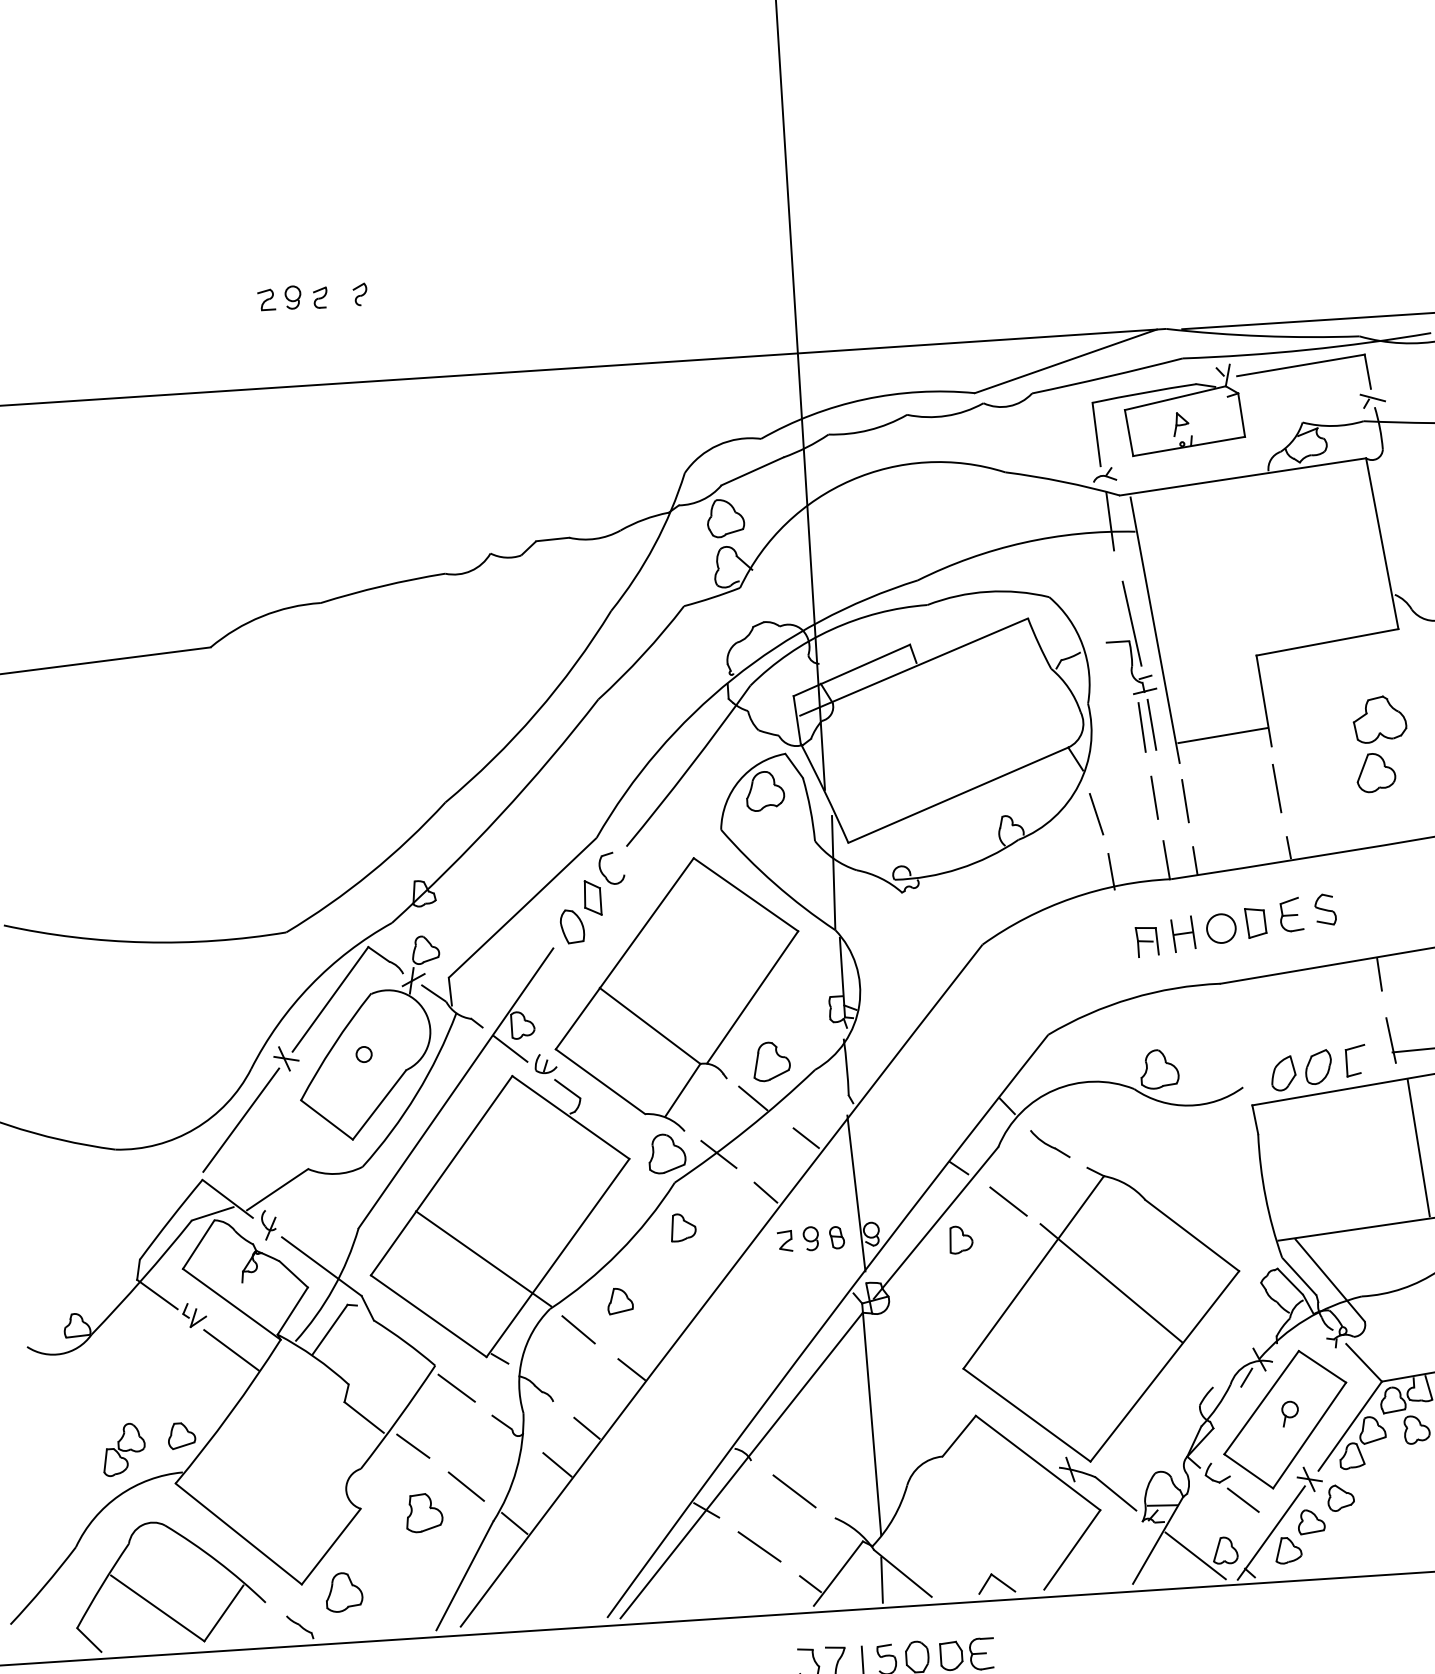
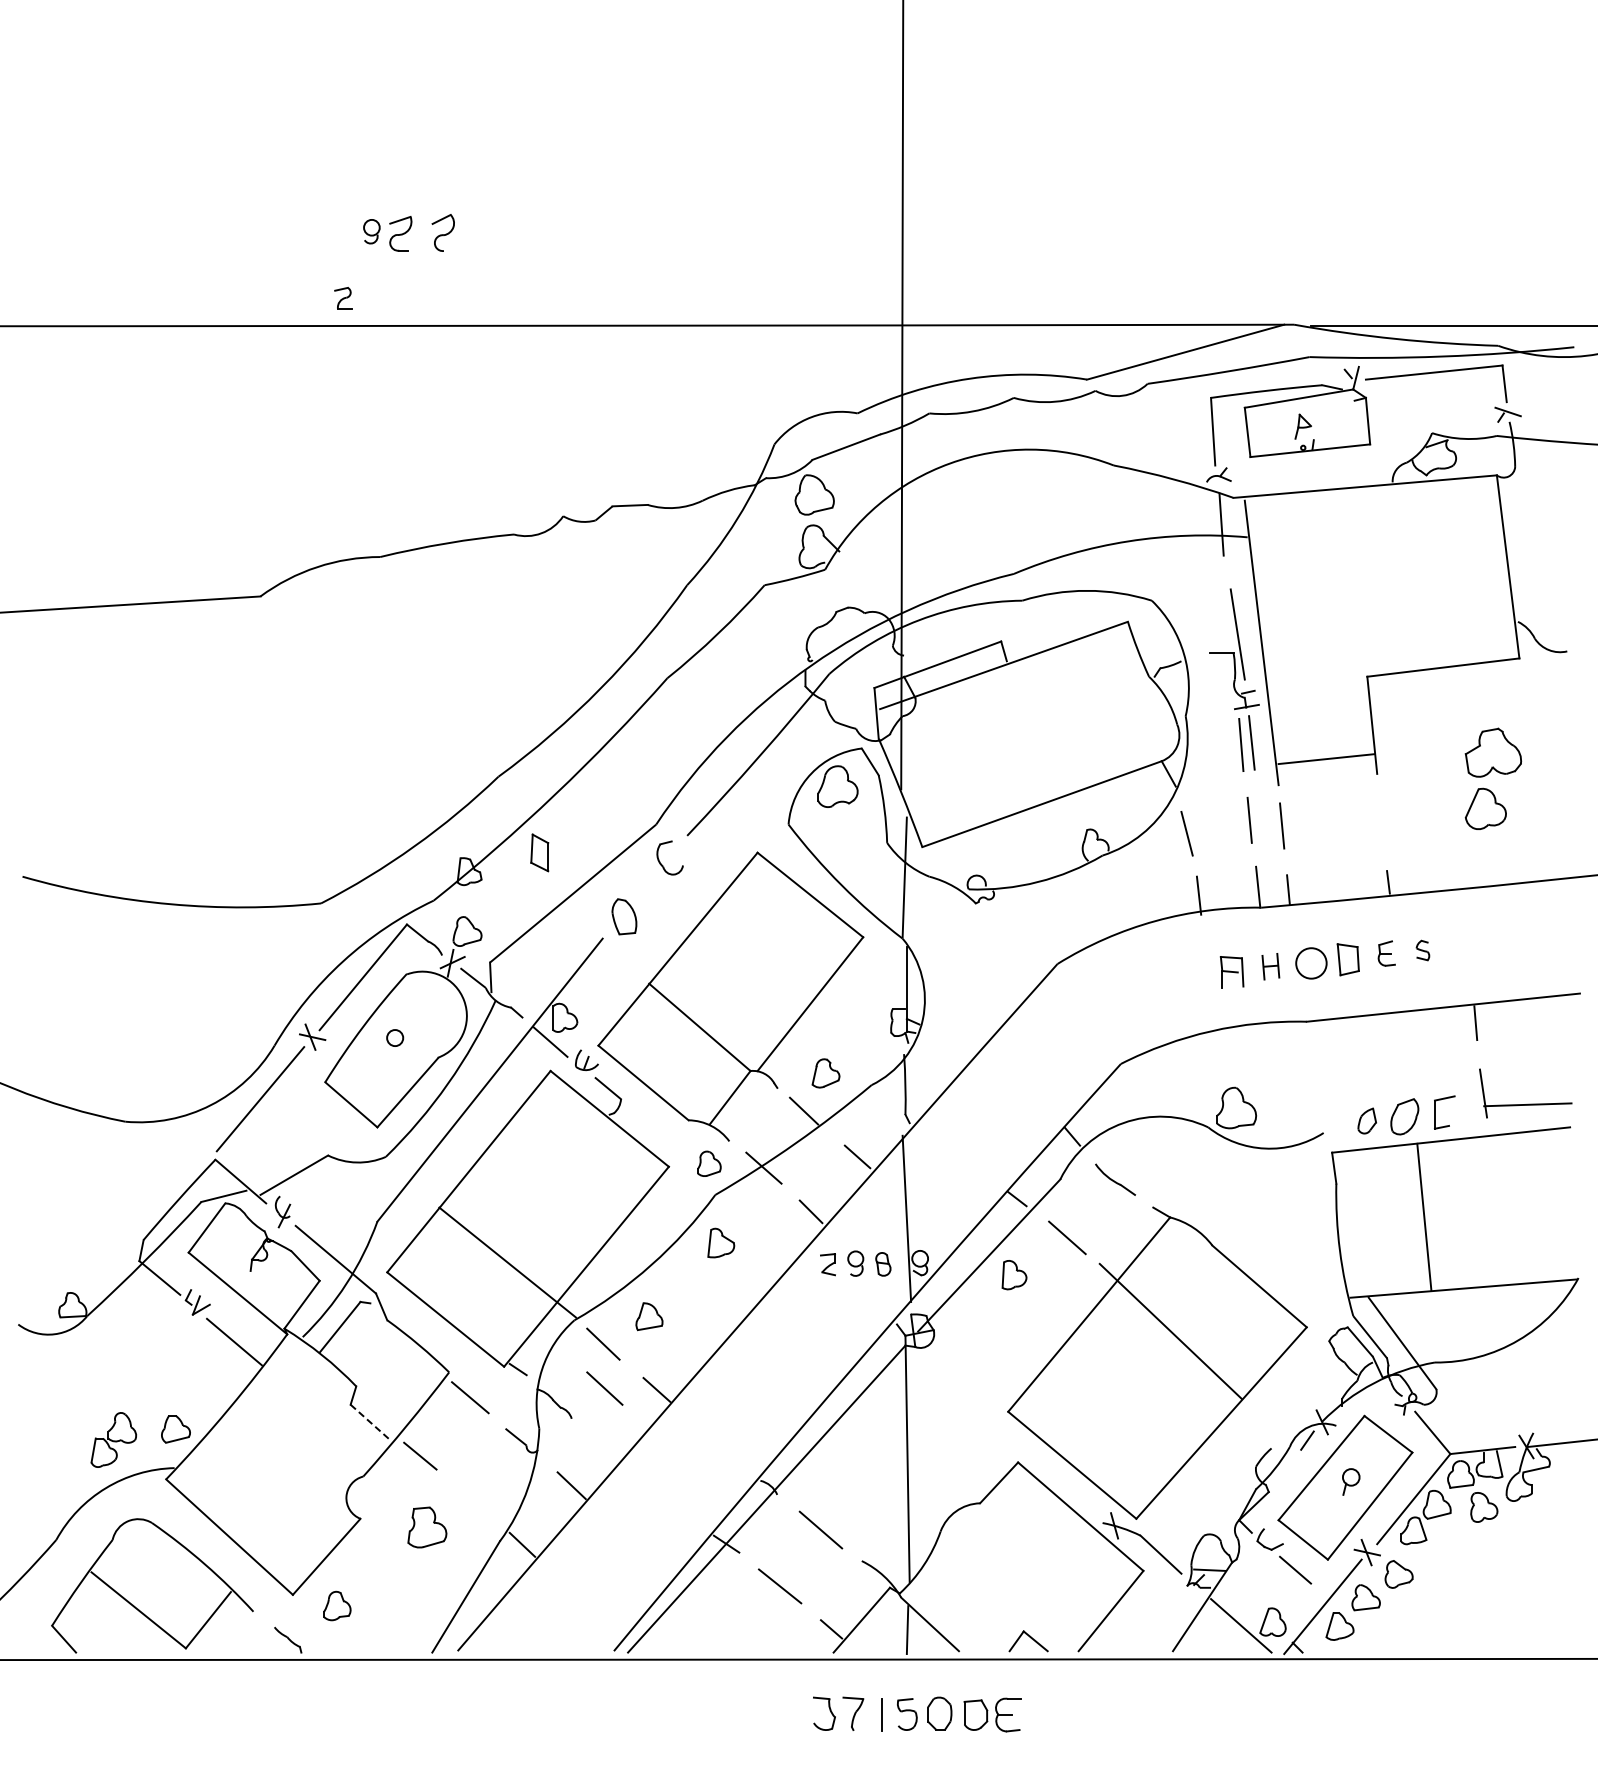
part: (359, 294) -> (442, 233), size x1.6
part: (320, 297) -> (400, 233), size x1.6
part: (266, 300) -> (343, 298), moved
line: (1276, 788) -> (1379, 818), removed
part: (592, 897) -> (539, 852), moved
part: (1325, 909) -> (1422, 950), size x0.6
part: (1291, 914) -> (1386, 953), size x0.7
part: (1183, 933) -> (1270, 966), size x0.7
part: (771, 1061) -> (825, 1073), size x0.7
part: (1282, 1073) -> (1366, 1120), size x0.7
line: (1418, 1147) -> (1424, 1216), moved
part: (667, 1153) -> (709, 1163), size x0.6
line: (364, 1417) -> (370, 1422), solid -> dashed
line: (586, 1428) -> (605, 1449), removed
line: (466, 1486) -> (604, 1388), moved
part: (344, 1591) -> (337, 1605), size x0.7

